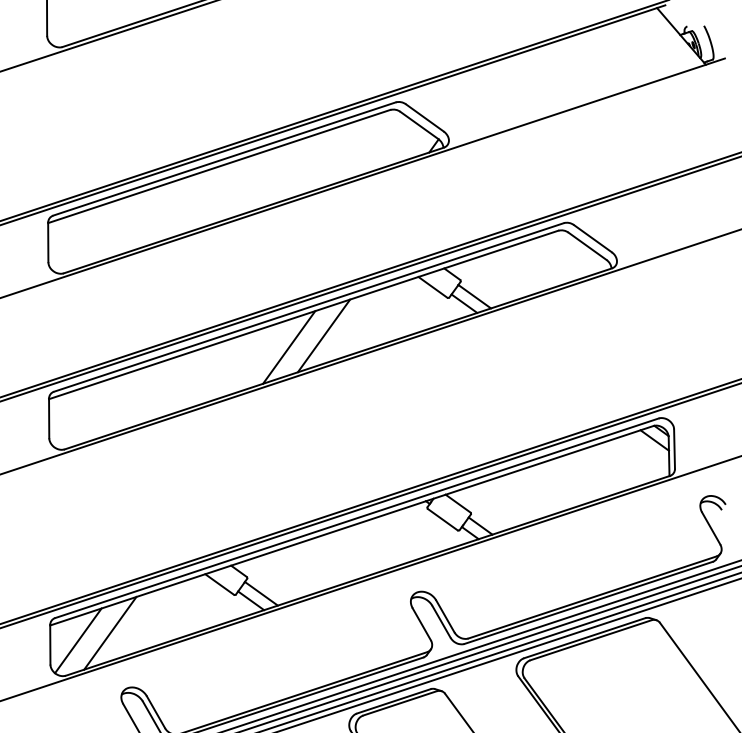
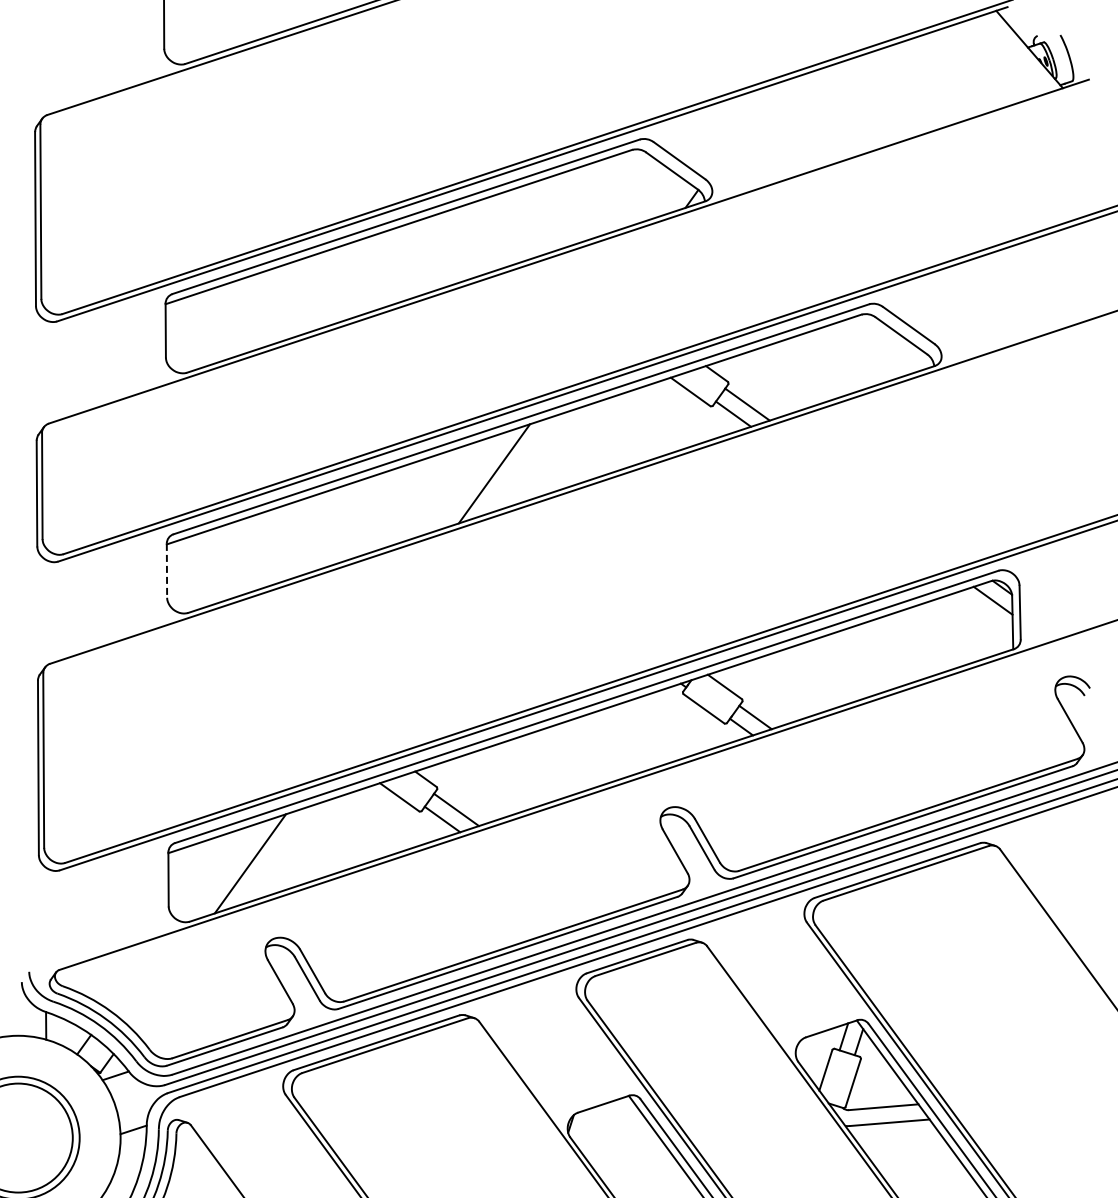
line: (323, 335) -> (541, 457), removed
line: (48, 418) -> (166, 570), solid -> dashed
line: (78, 641) -> (206, 874), removed

